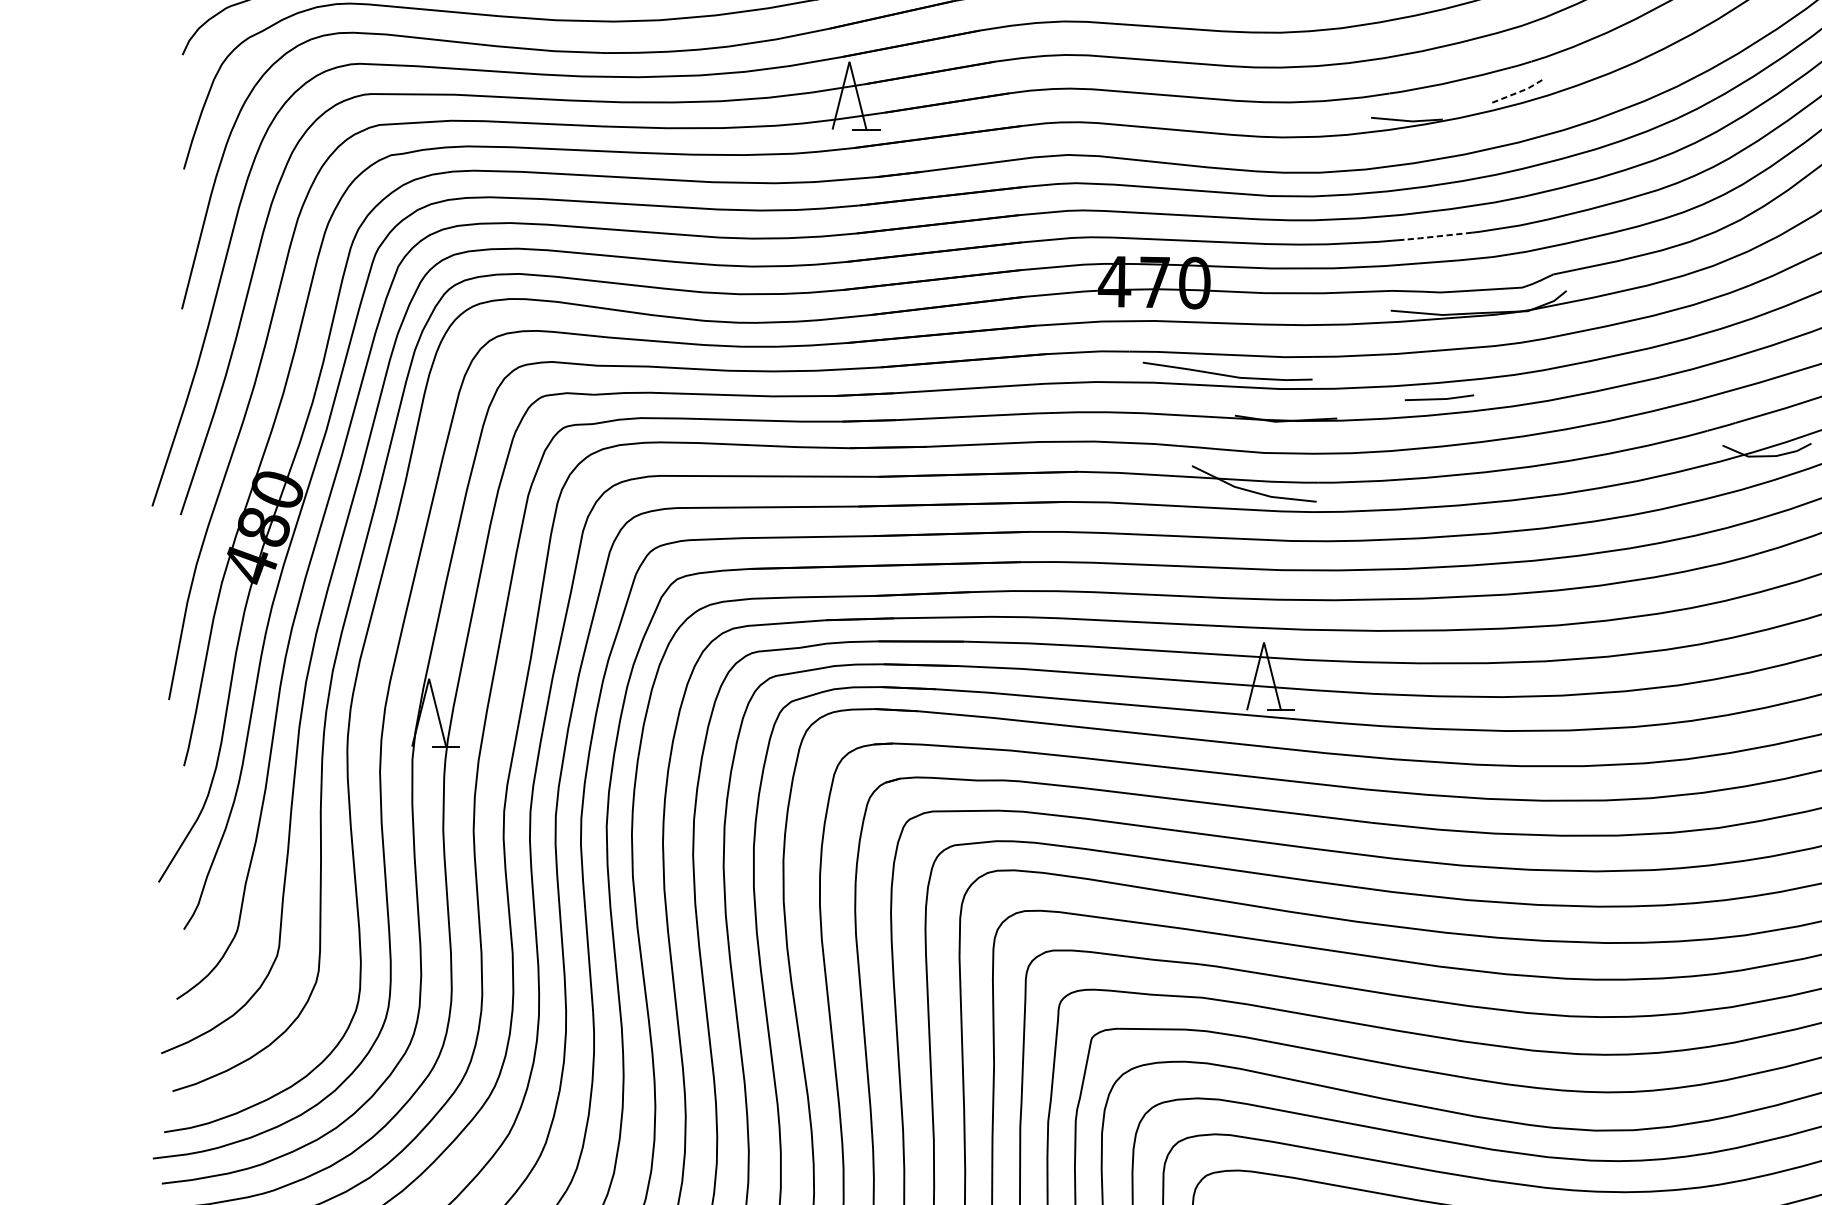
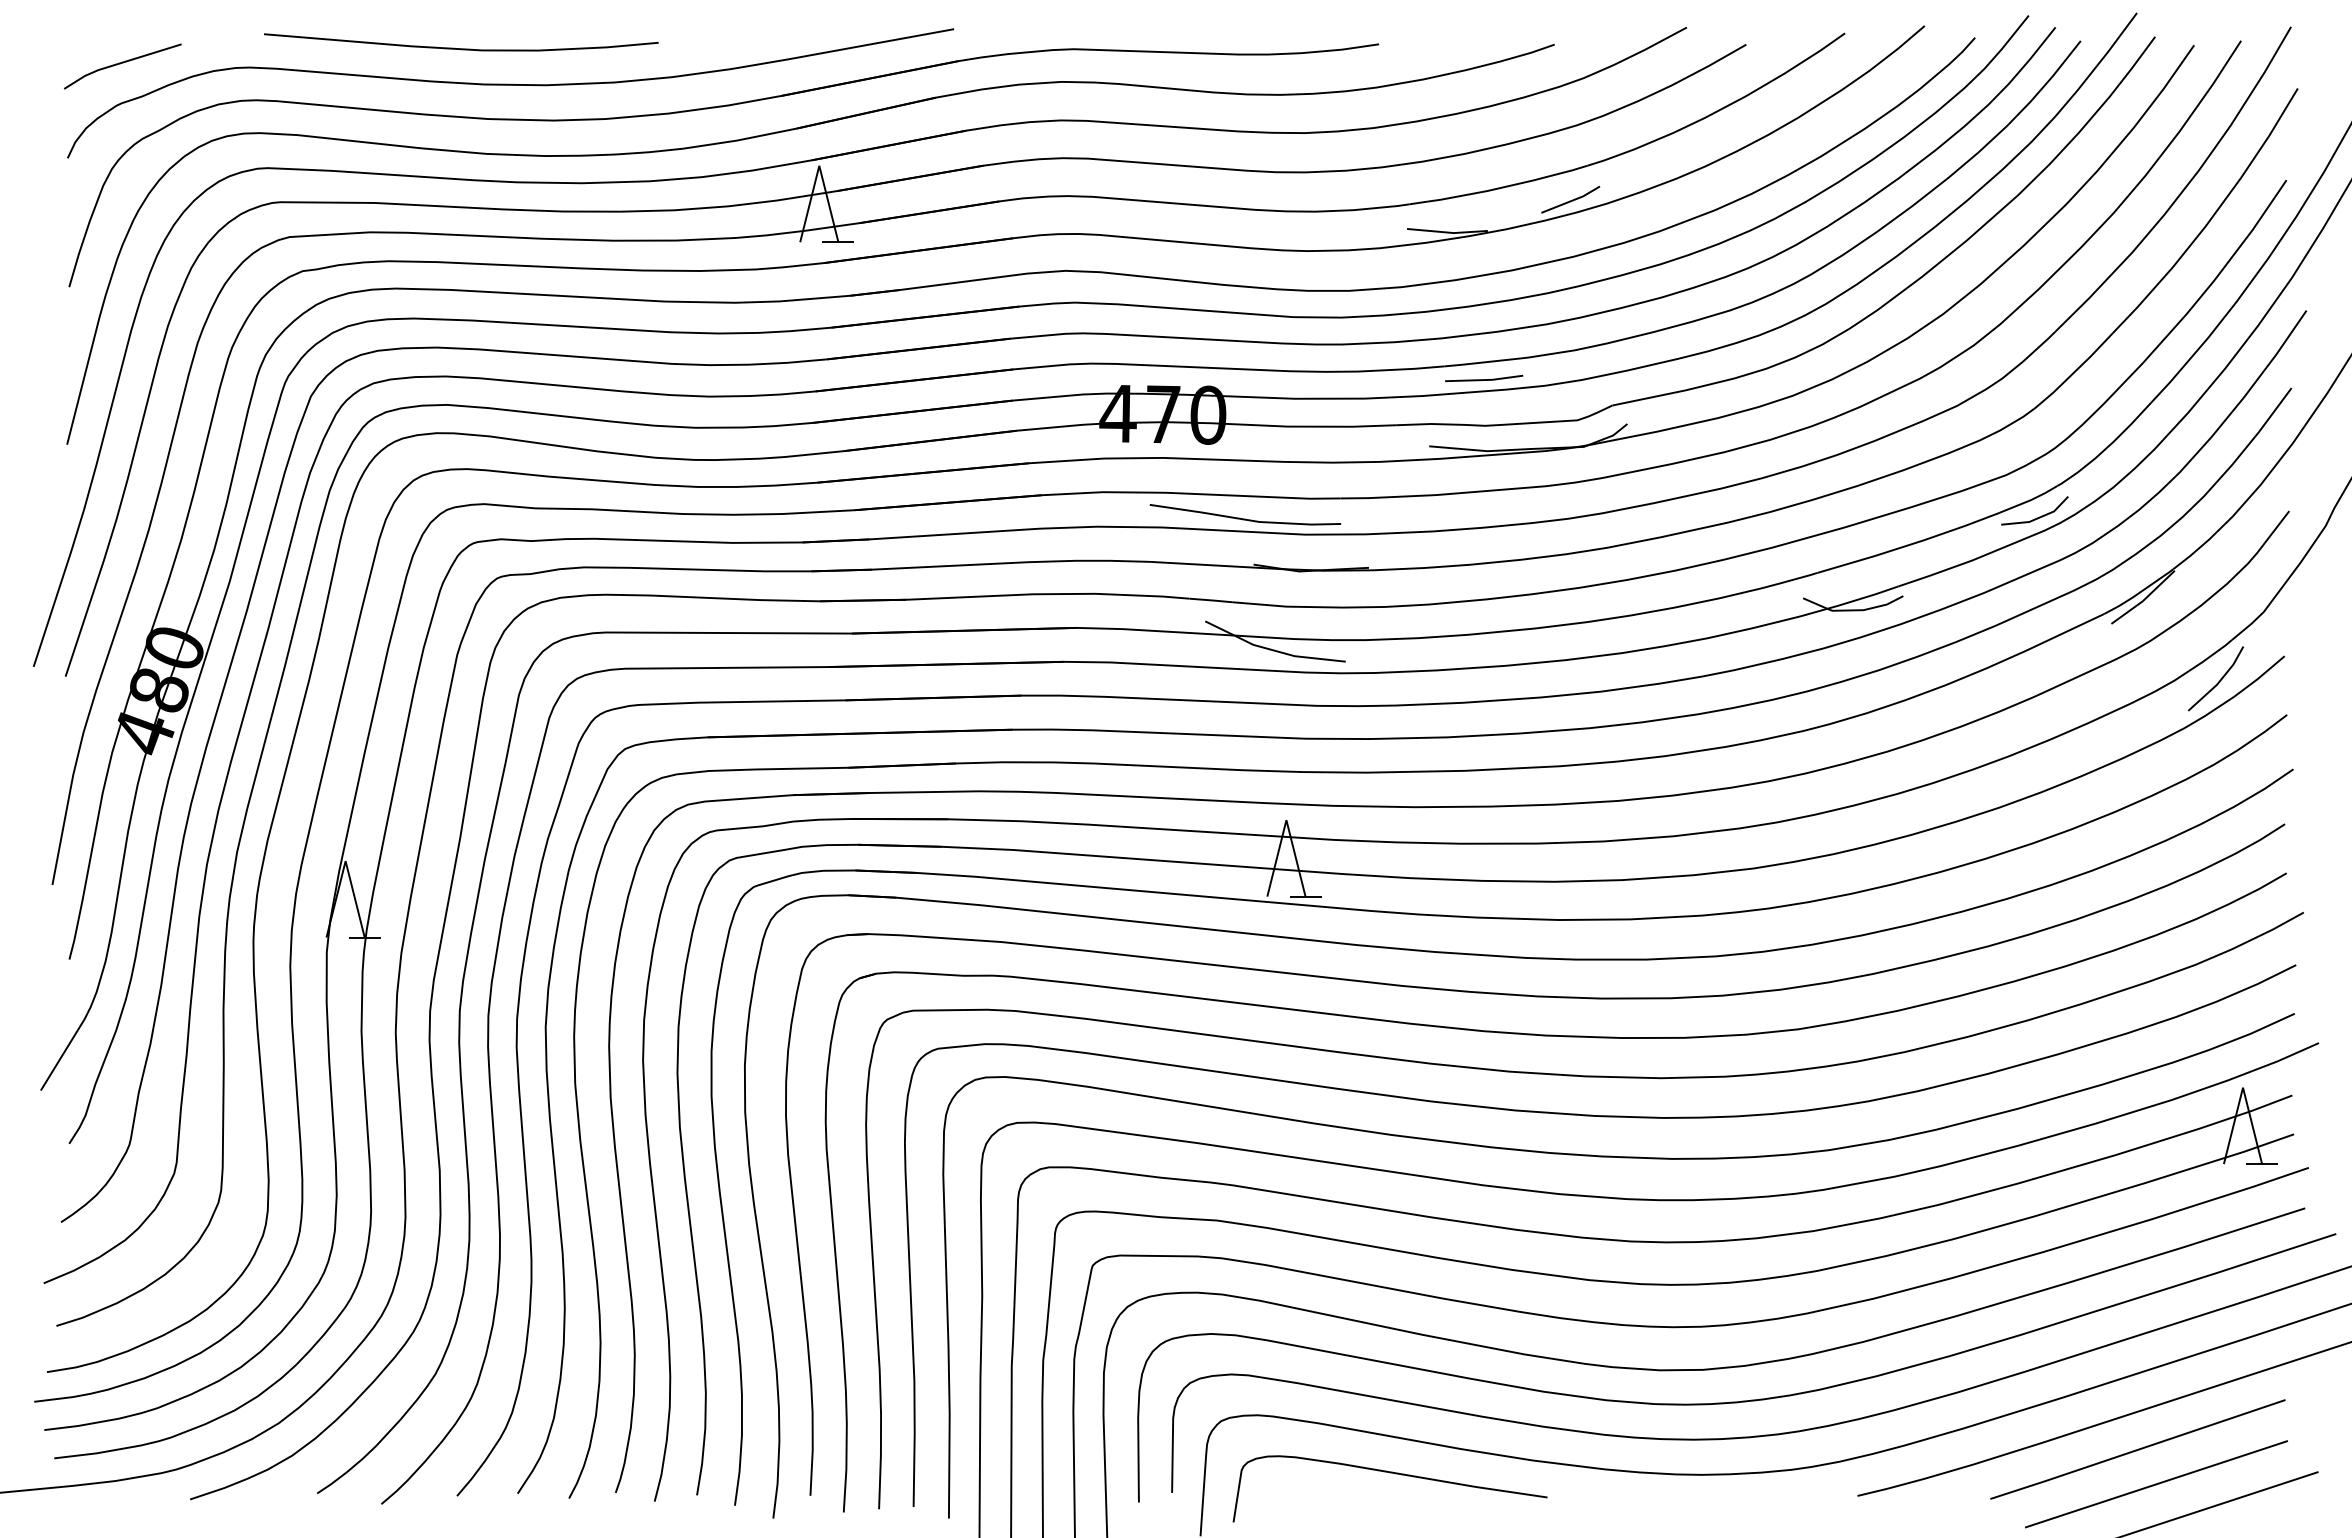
line: (1516, 92) -> (1571, 200), dashed -> solid
line: (1437, 236) -> (1481, 362), dashed -> solid
line: (1439, 398) -> (1484, 379), moved

